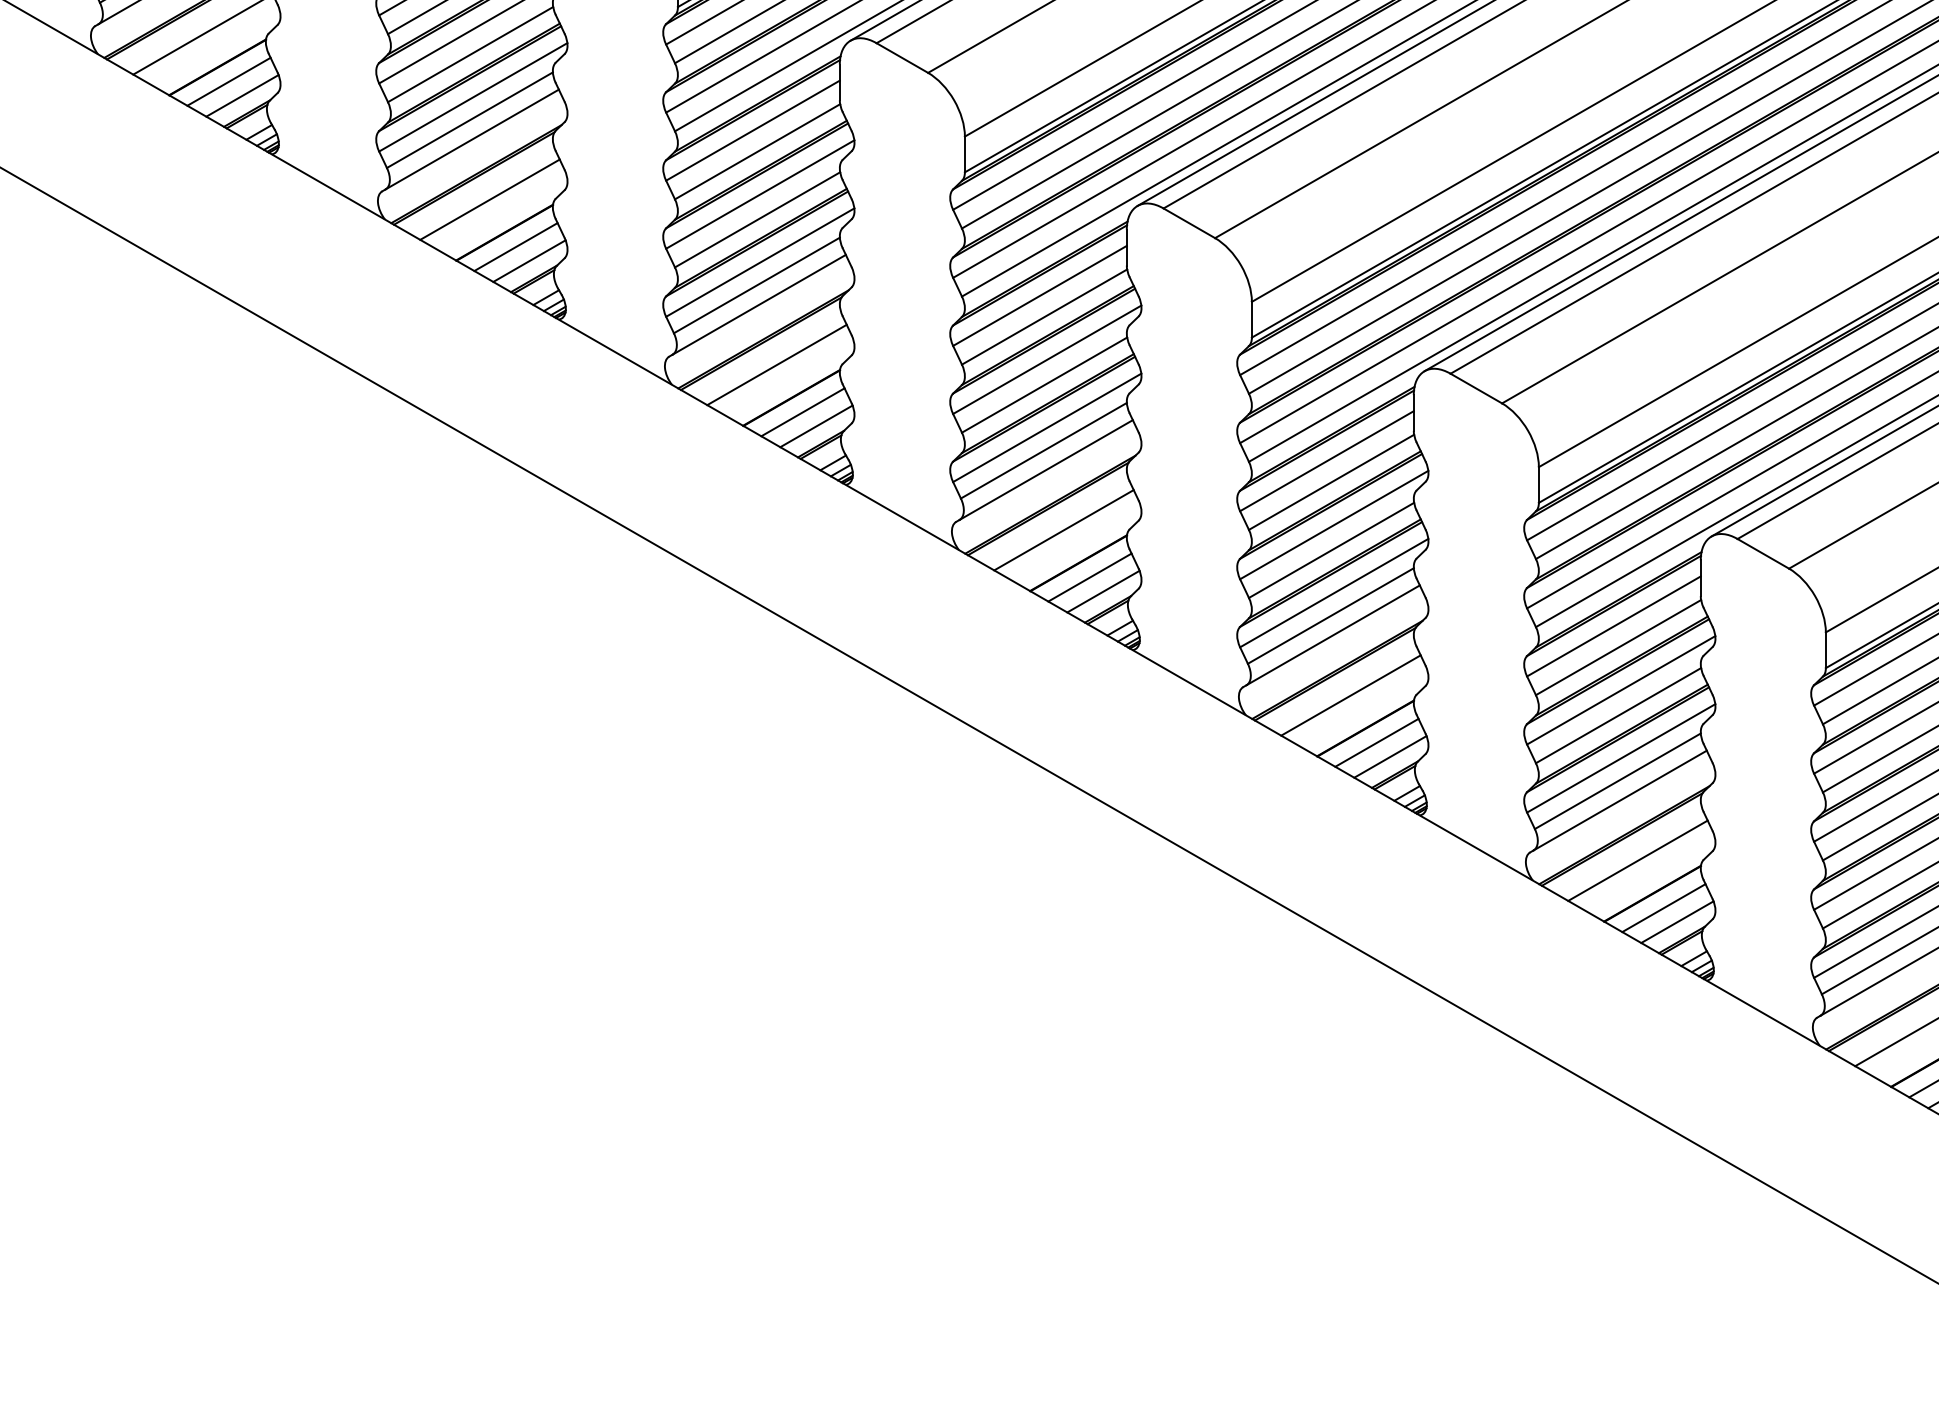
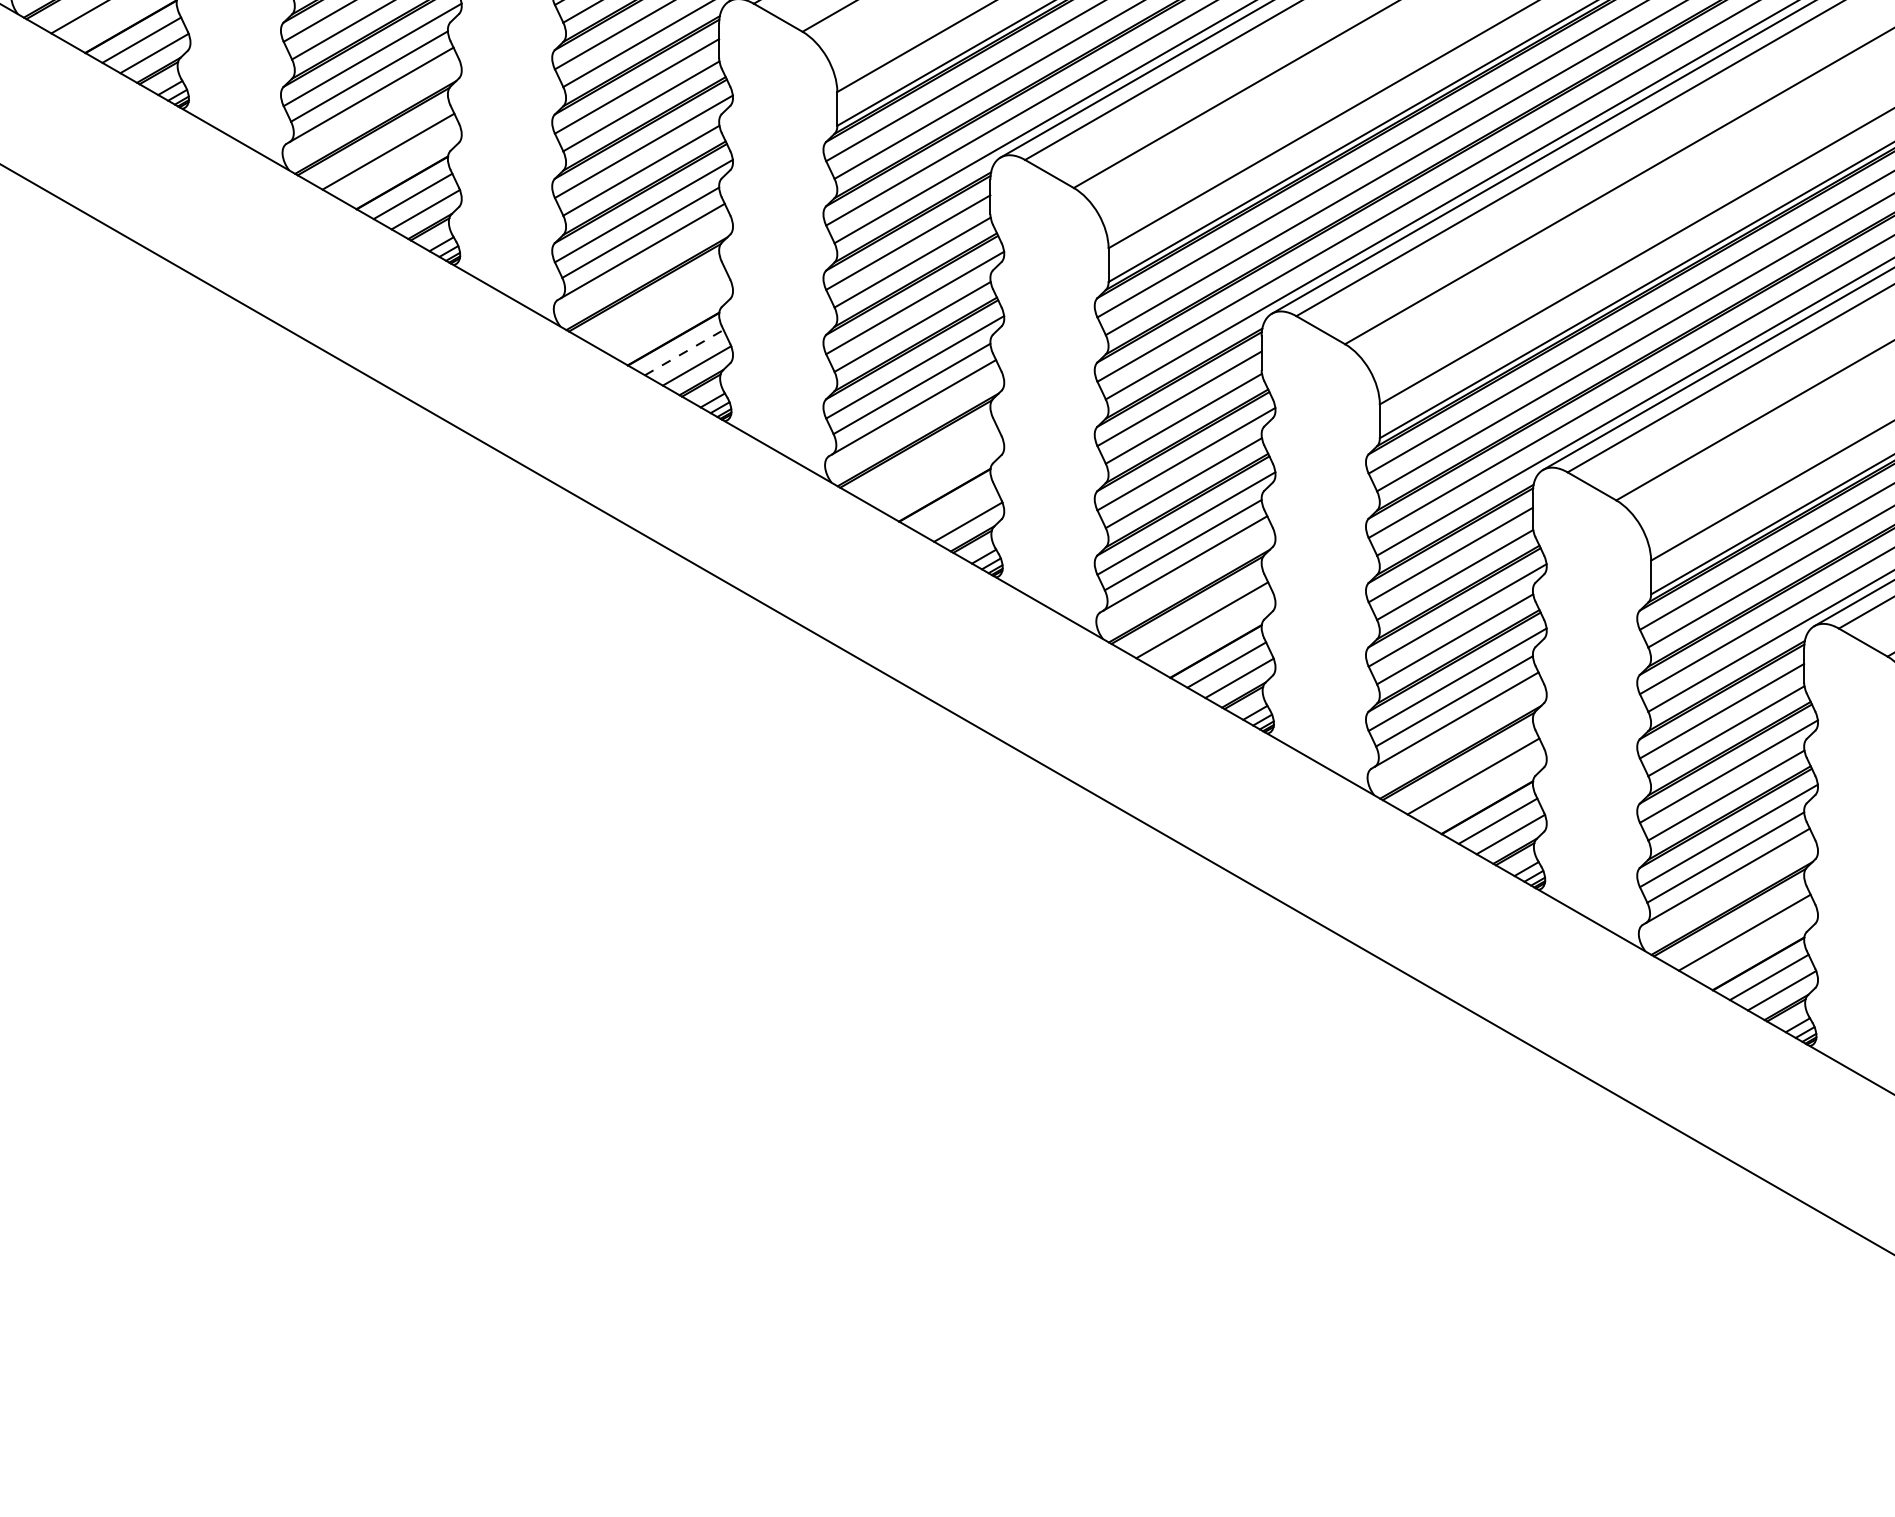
line: (489, 199) -> (659, 307), removed
line: (516, 246) -> (684, 352), solid -> dashed
line: (776, 365) -> (930, 464), removed
line: (802, 411) -> (955, 508), removed

